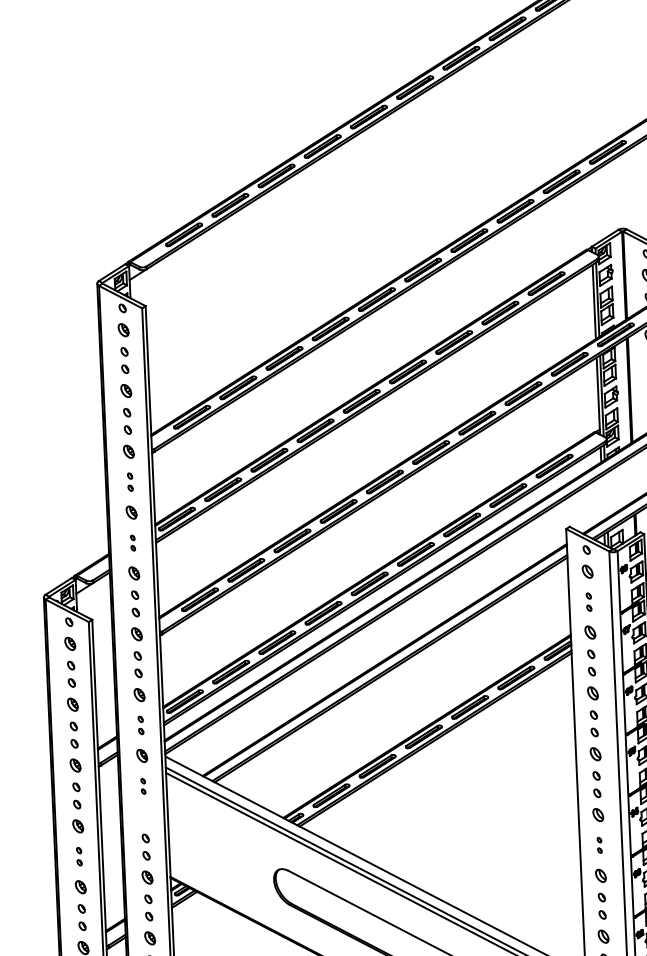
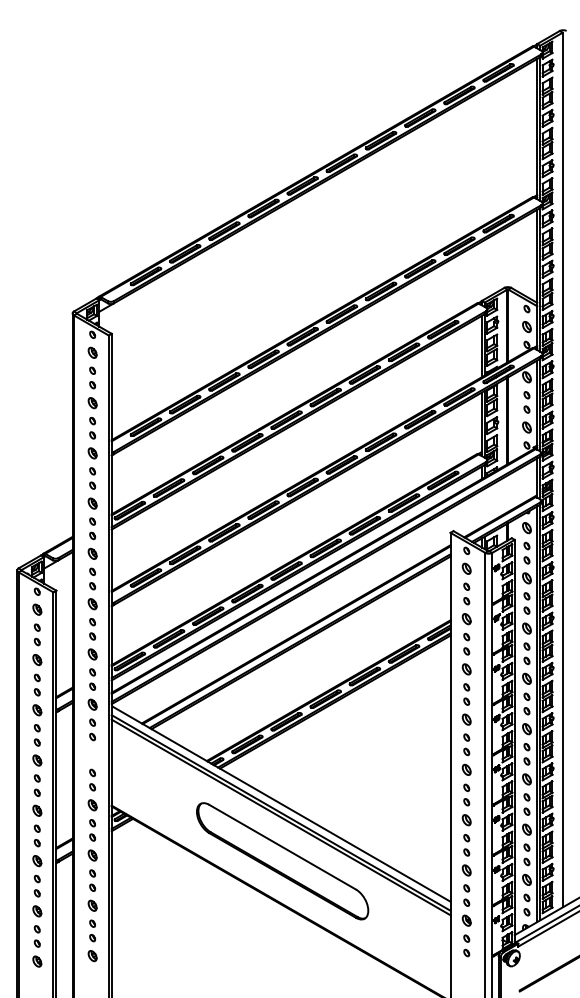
part: (130, 482) -> (92, 478), size x1.43
part: (132, 542) -> (92, 528), size x1.67
part: (588, 601) -> (466, 593), size x1.43
part: (140, 725) -> (92, 679), size x1.43
part: (143, 785) -> (92, 729), size x1.67
part: (599, 844) -> (466, 794), size x1.67
part: (78, 856) -> (36, 785), size x1.43

